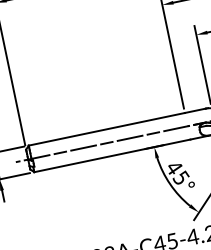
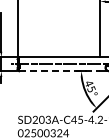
line: (114, 156) -> (60, 71), solid -> dashed

